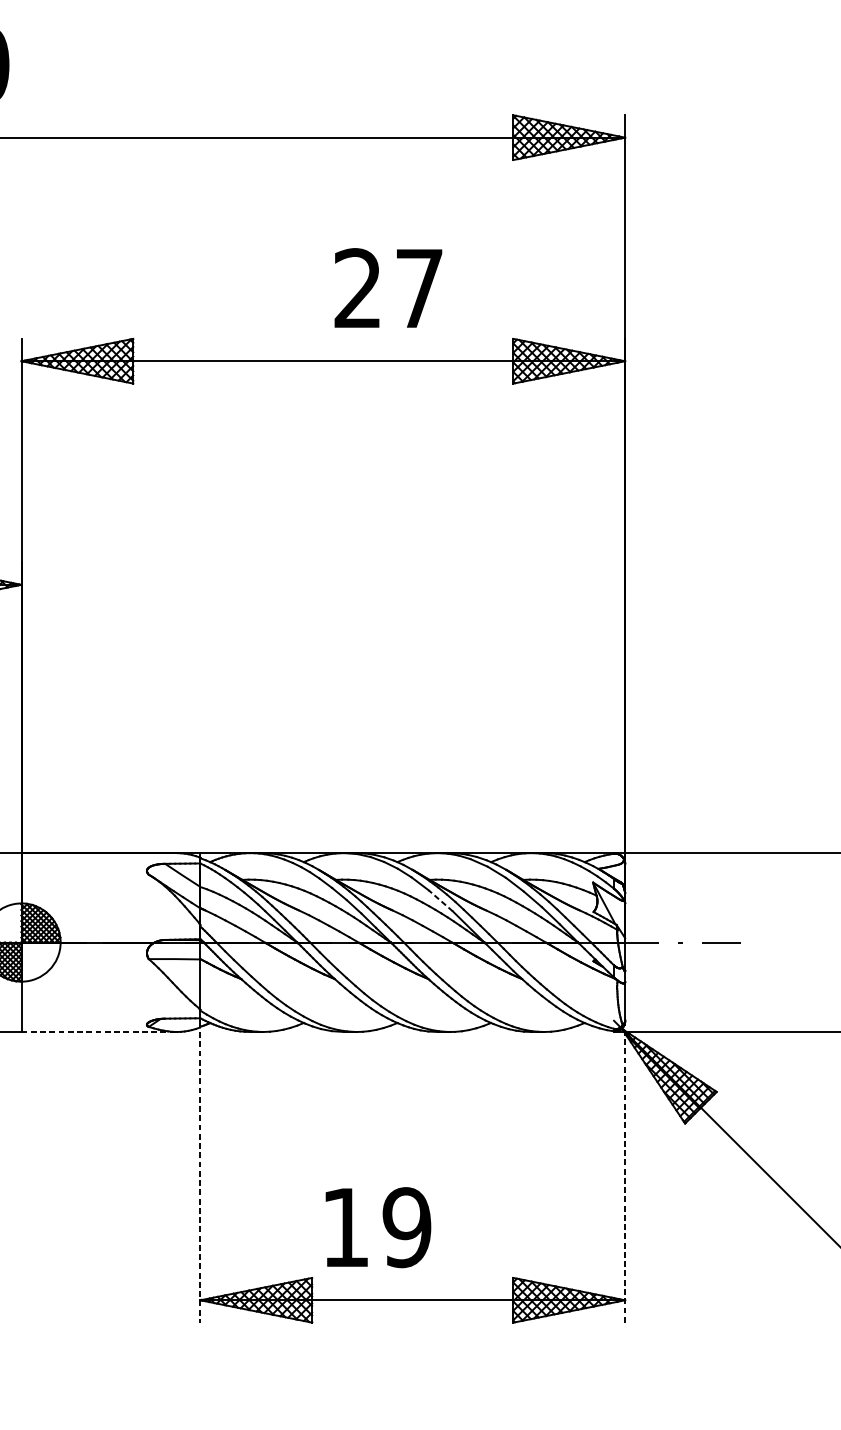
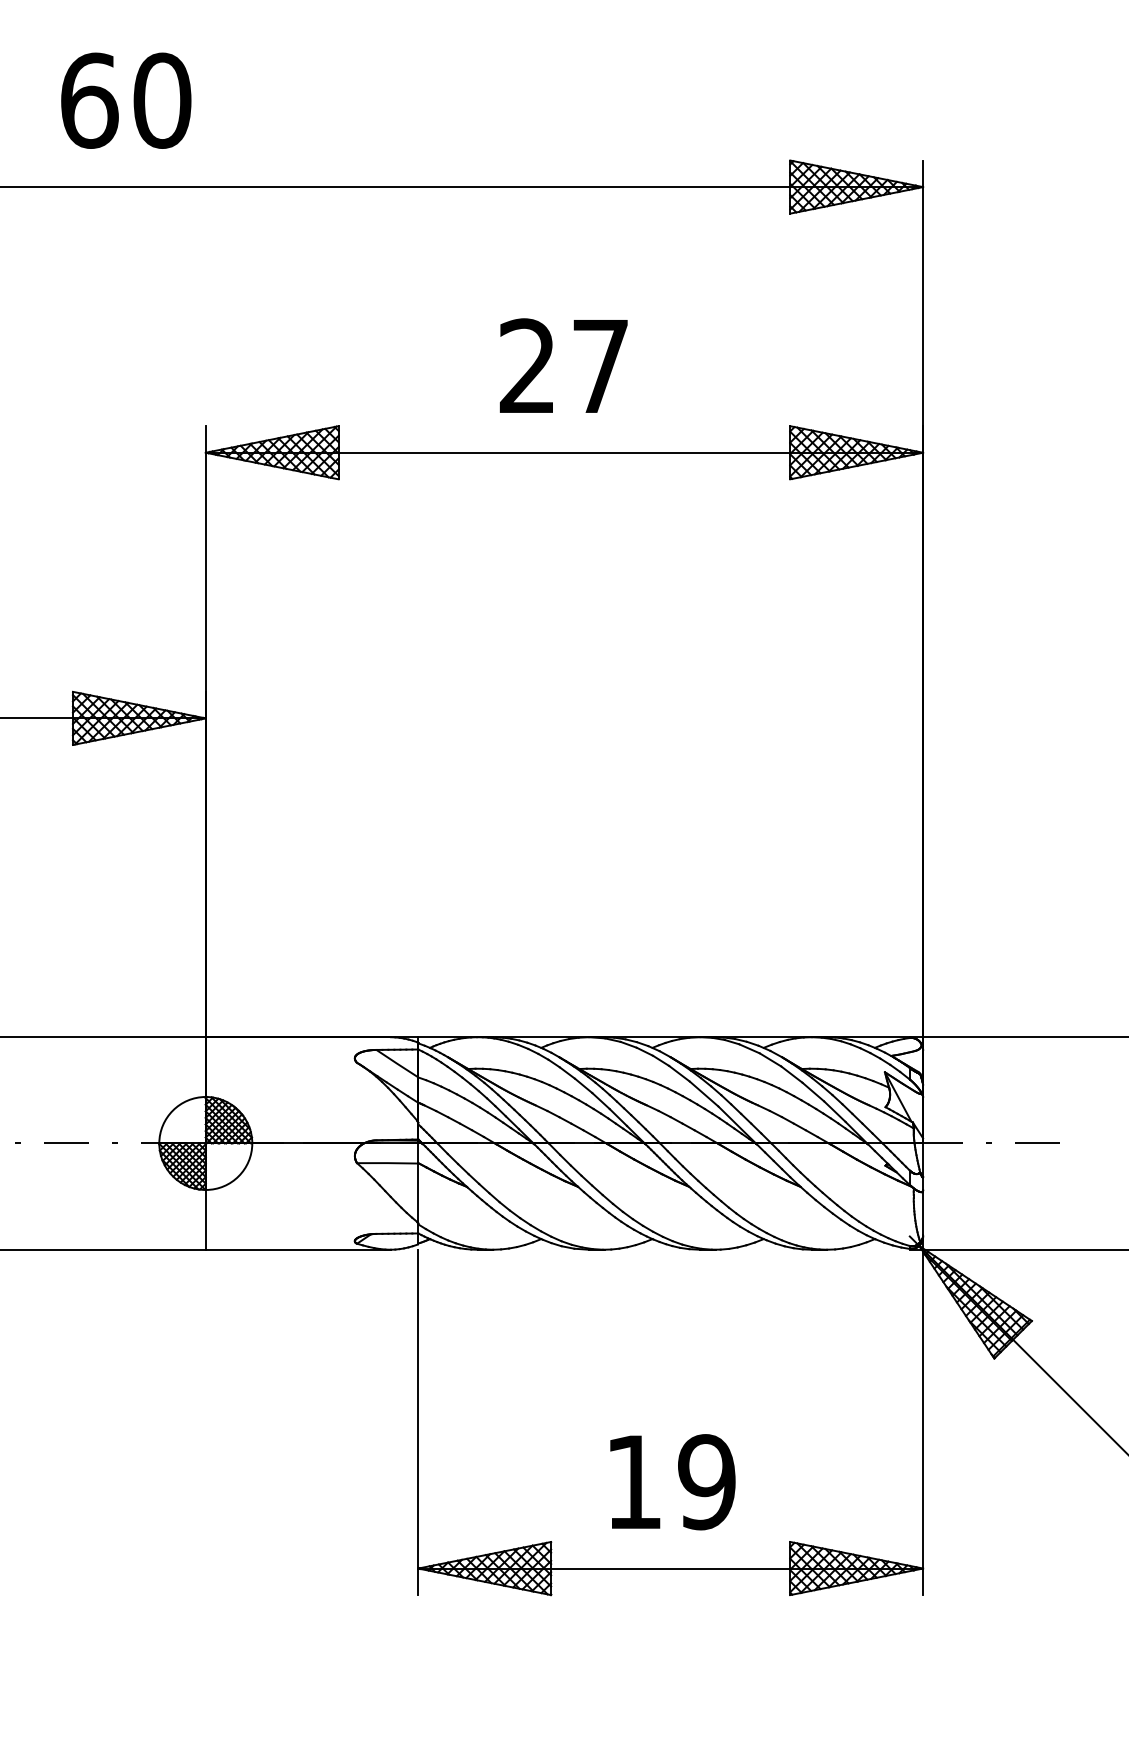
text: (388, 287) -> (563, 365), moved
line: (440, 900) -> (703, 1093), dashed -> solid
line: (99, 1031) -> (298, 1249), dashed -> solid
line: (625, 1171) -> (923, 1415), dashed -> solid
line: (200, 1177) -> (418, 1422), dashed -> solid
text: (378, 1227) -> (672, 1482), moved

